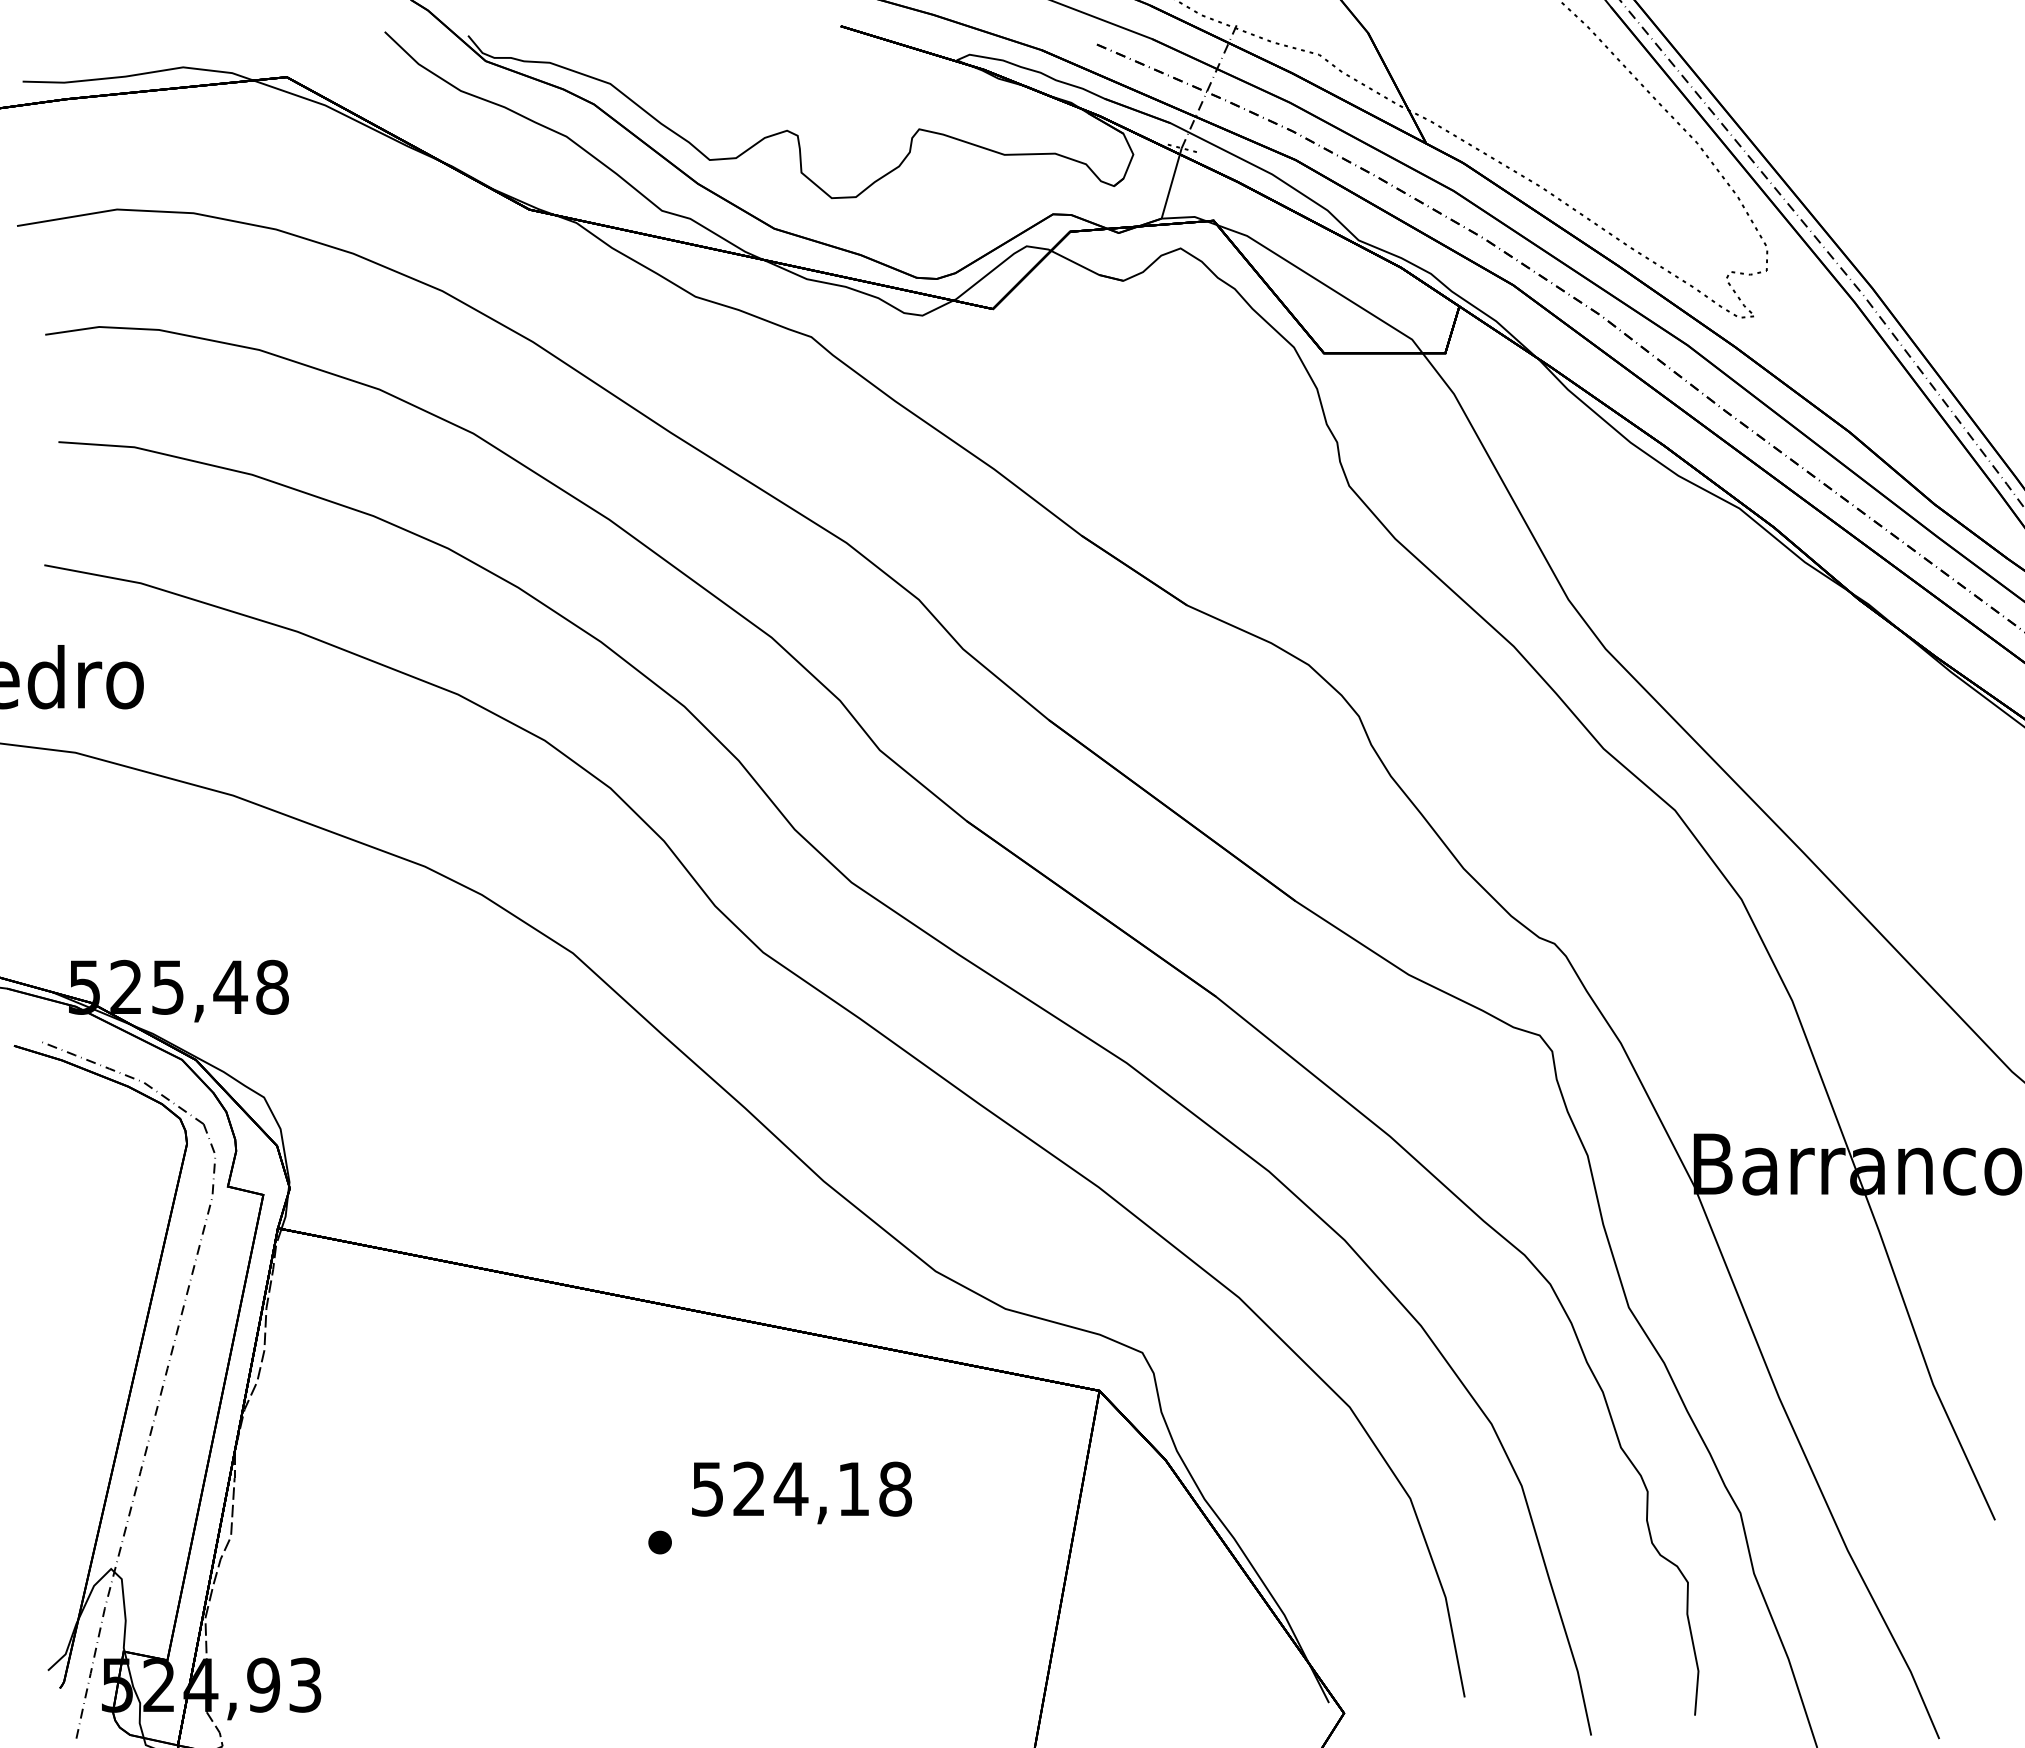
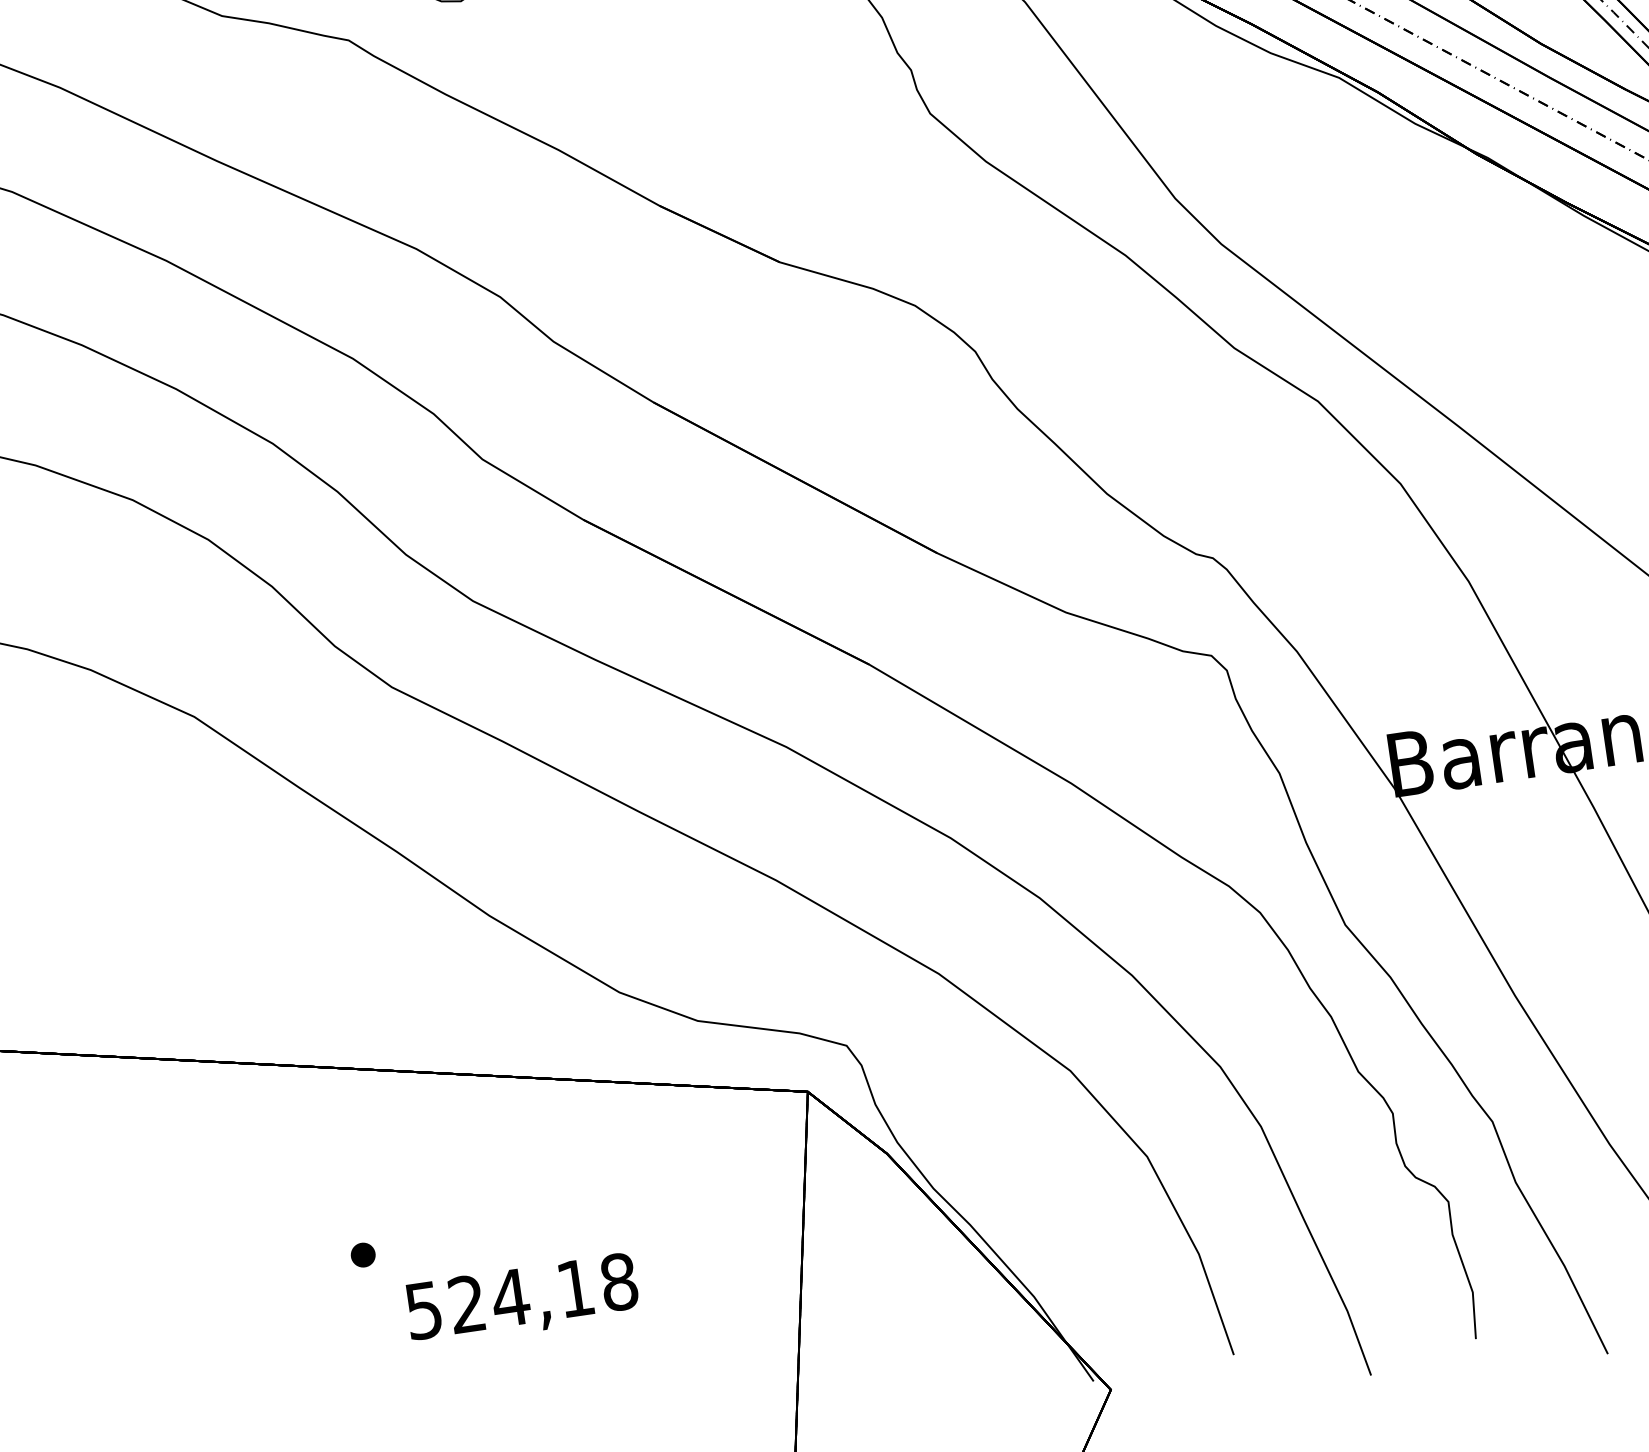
text: (801, 1492) -> (521, 1299), moved
part: (659, 1542) -> (362, 1255), moved

